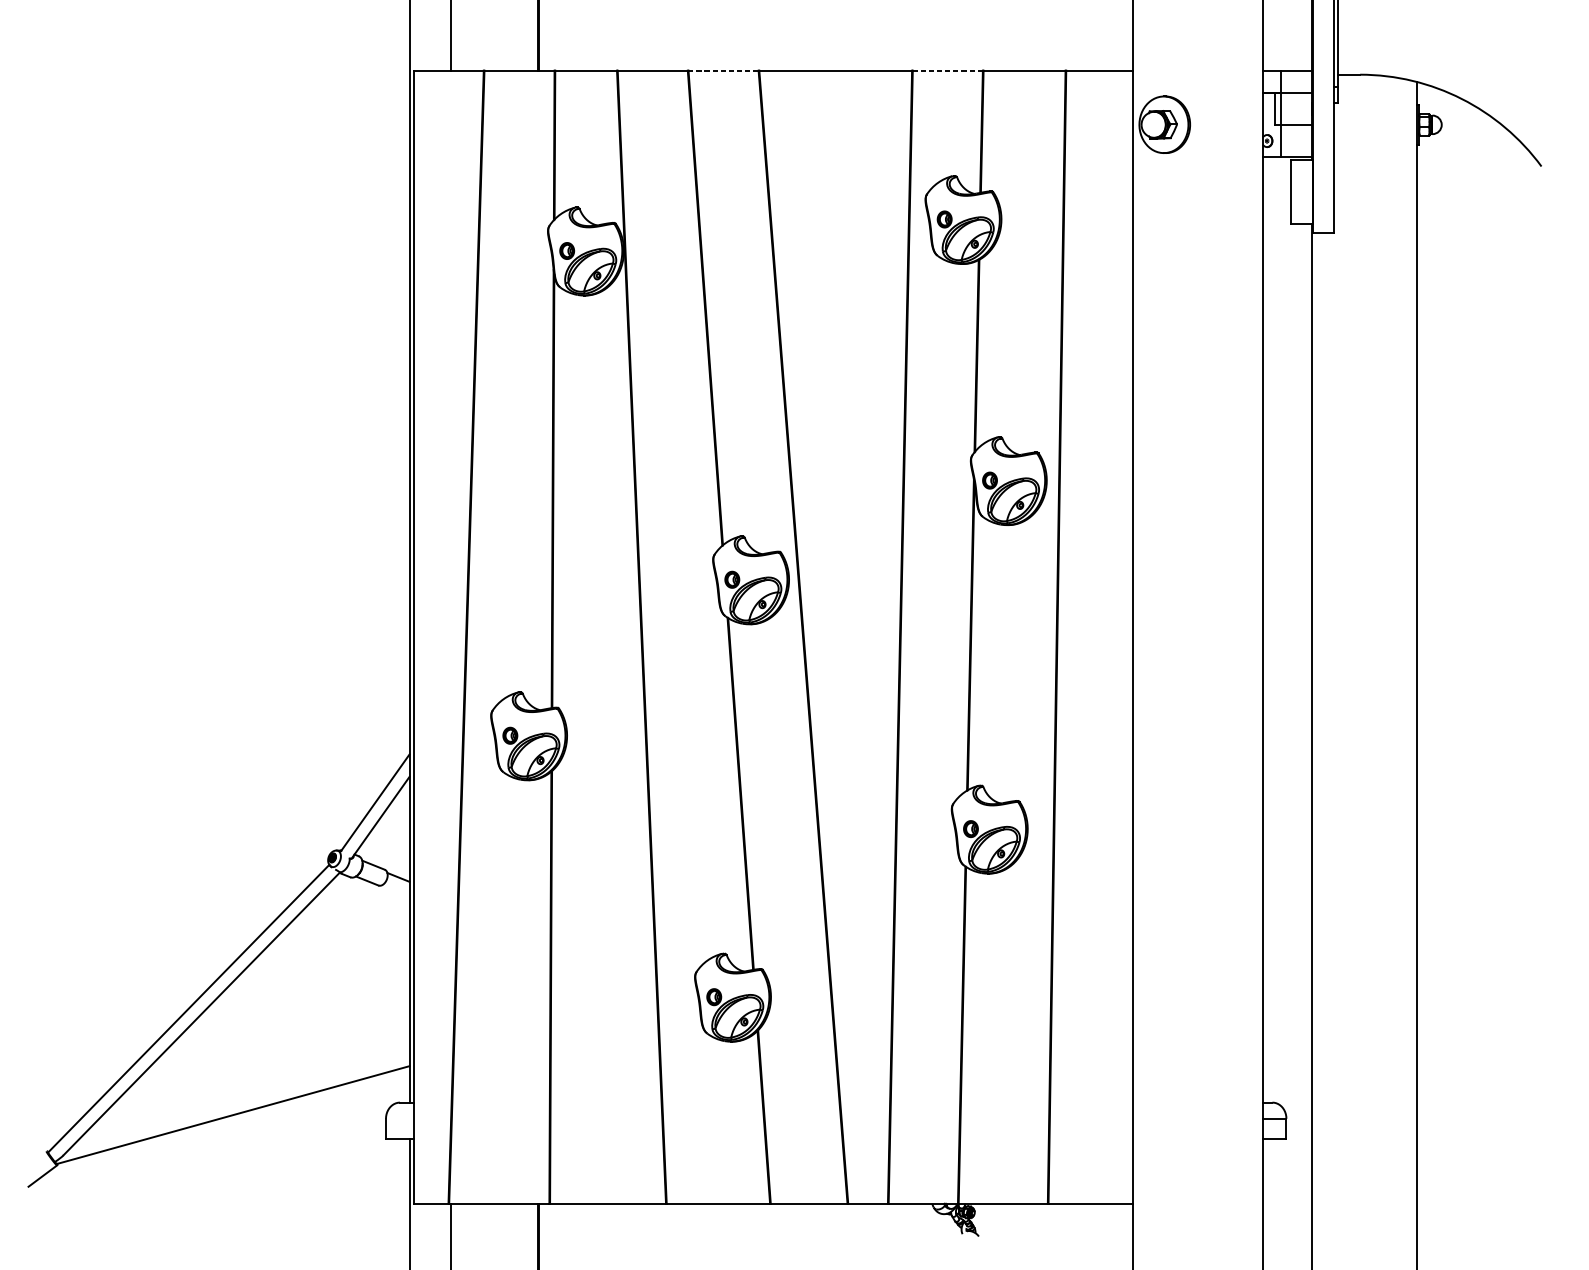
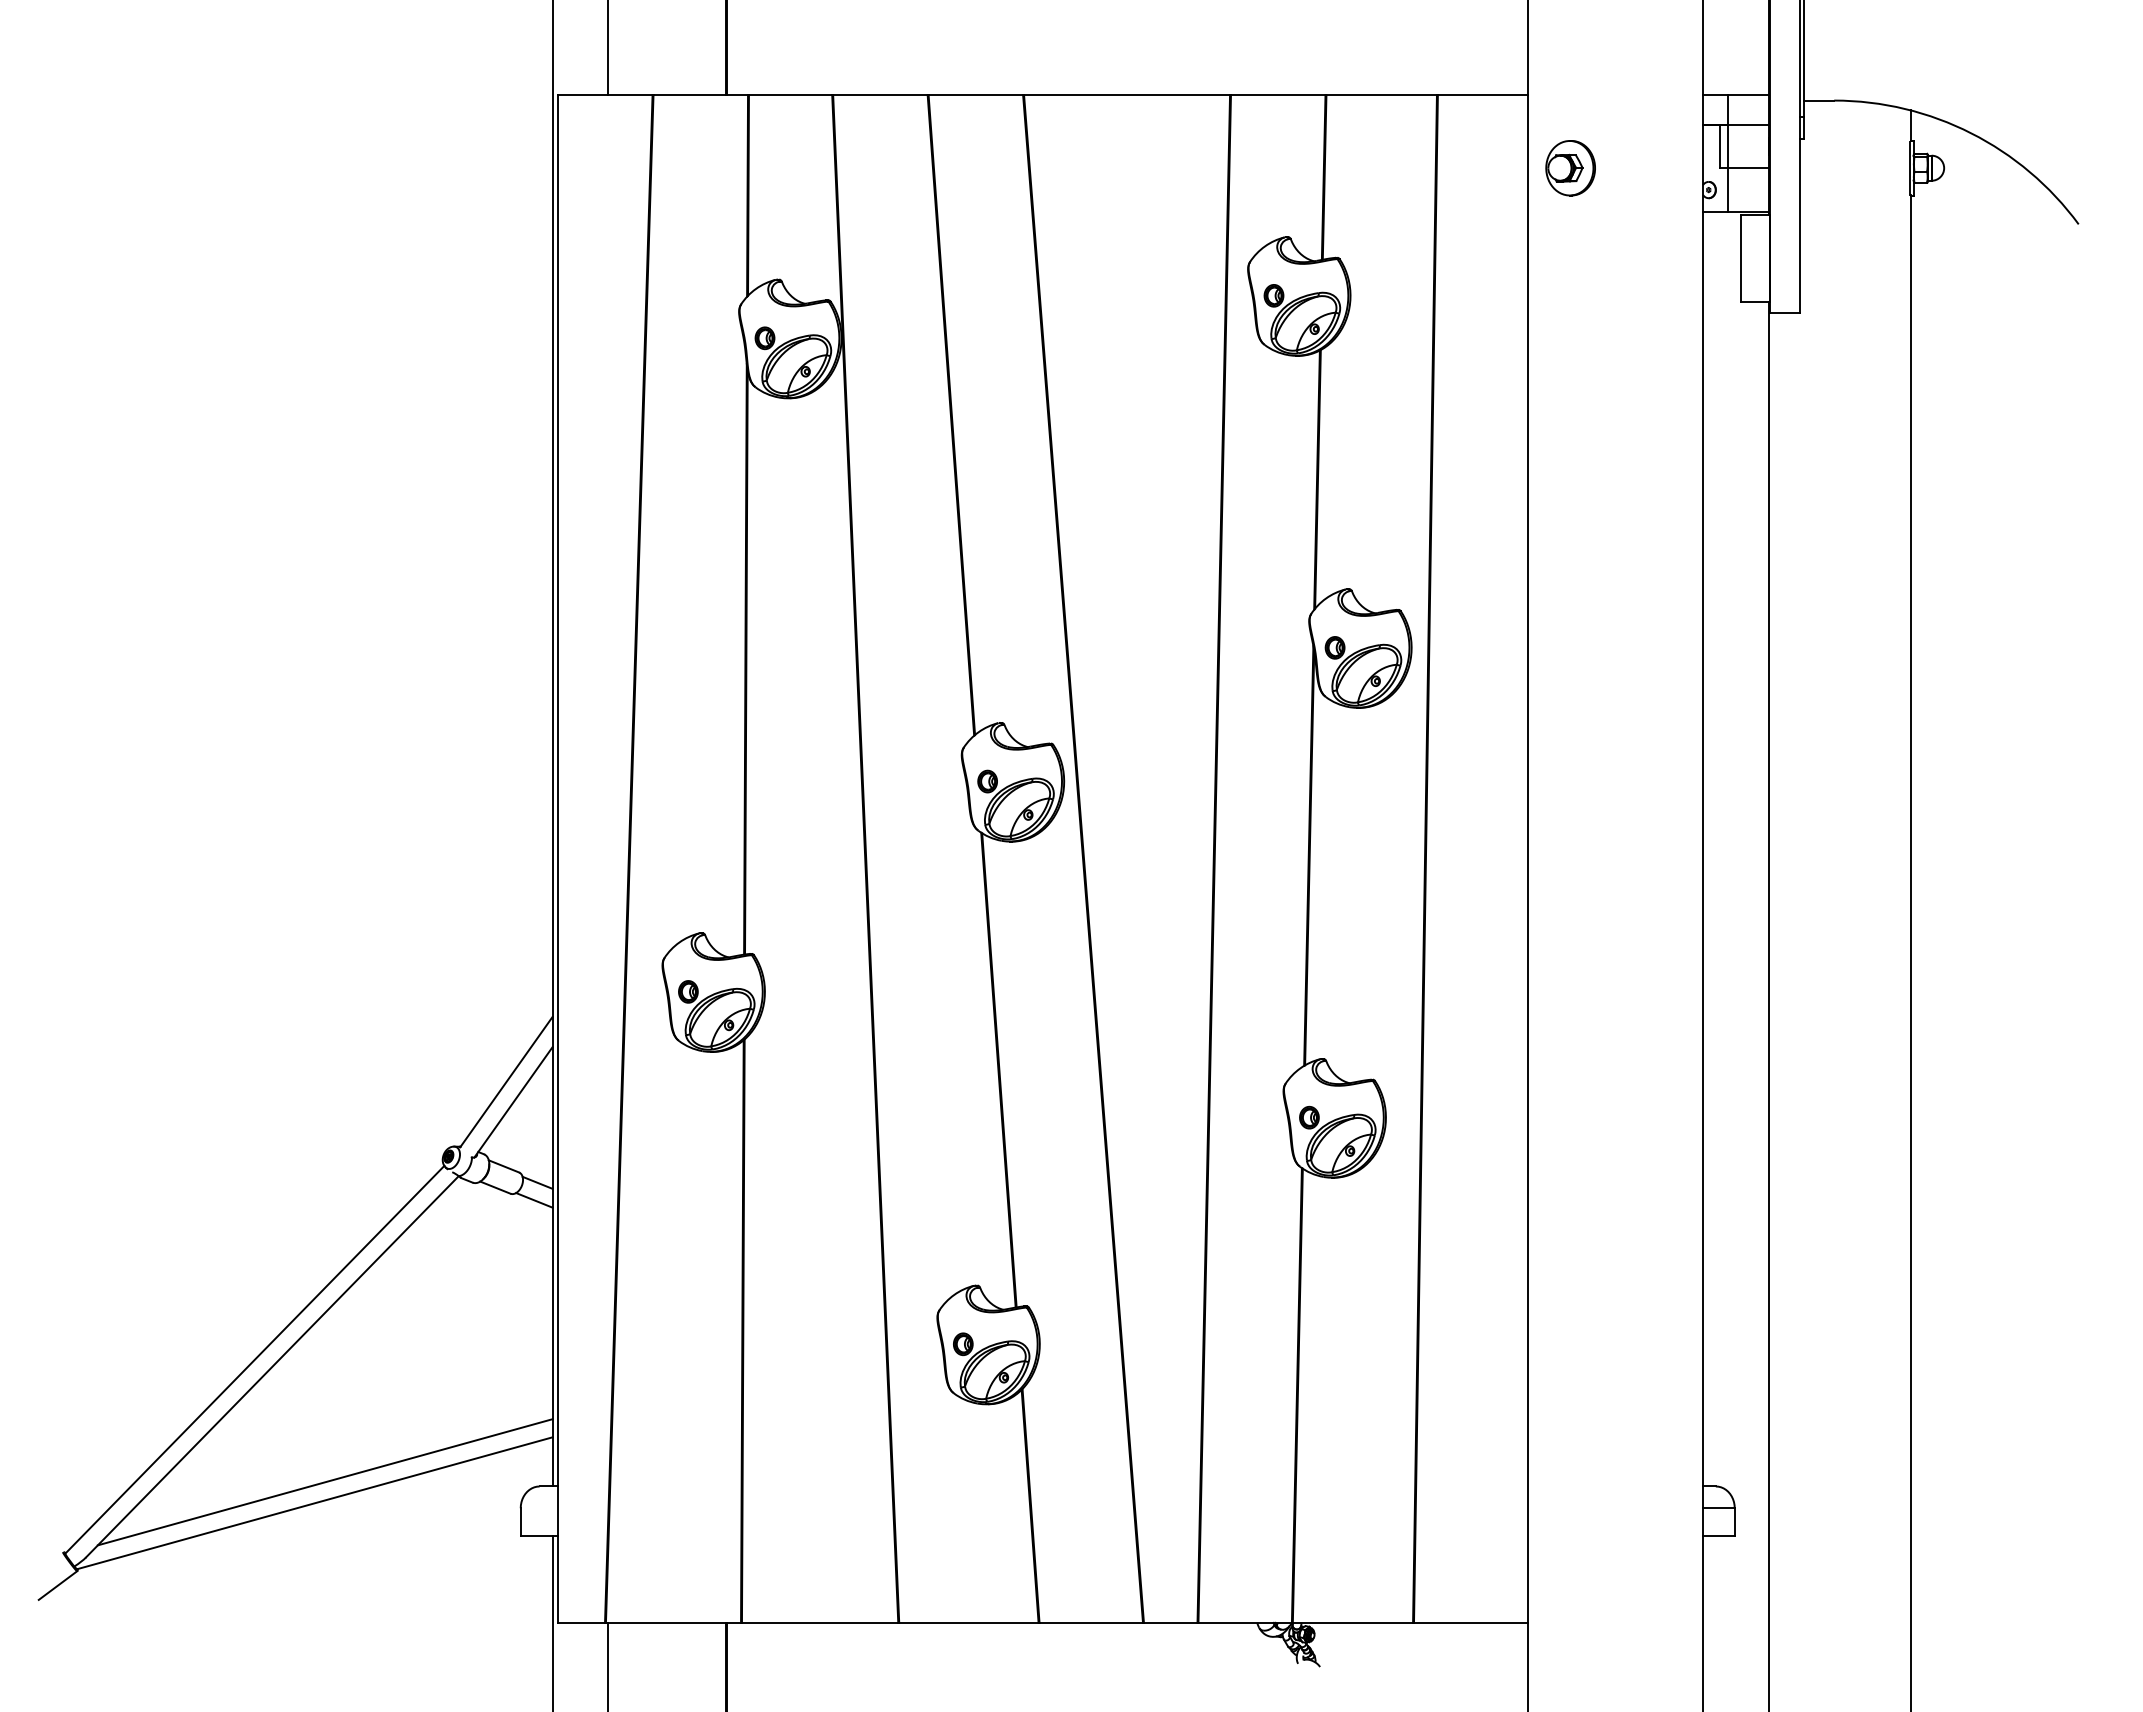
line: (723, 70) -> (975, 95), dashed -> solid
line: (947, 70) -> (1277, 95), dashed -> solid
part: (1164, 125) -> (1570, 168), size x0.71
line: (396, 890) -> (534, 1200), added
line: (240, 1099) -> (324, 1482), added

